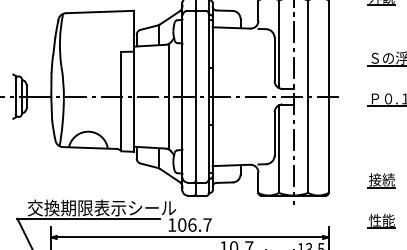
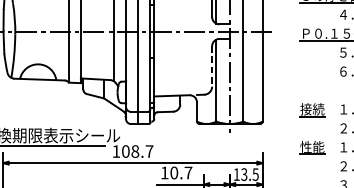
line: (274, 133) -> (212, 66), solid -> dashed
text: (192, 224) -> (135, 151), 106.7 -> 108.7

